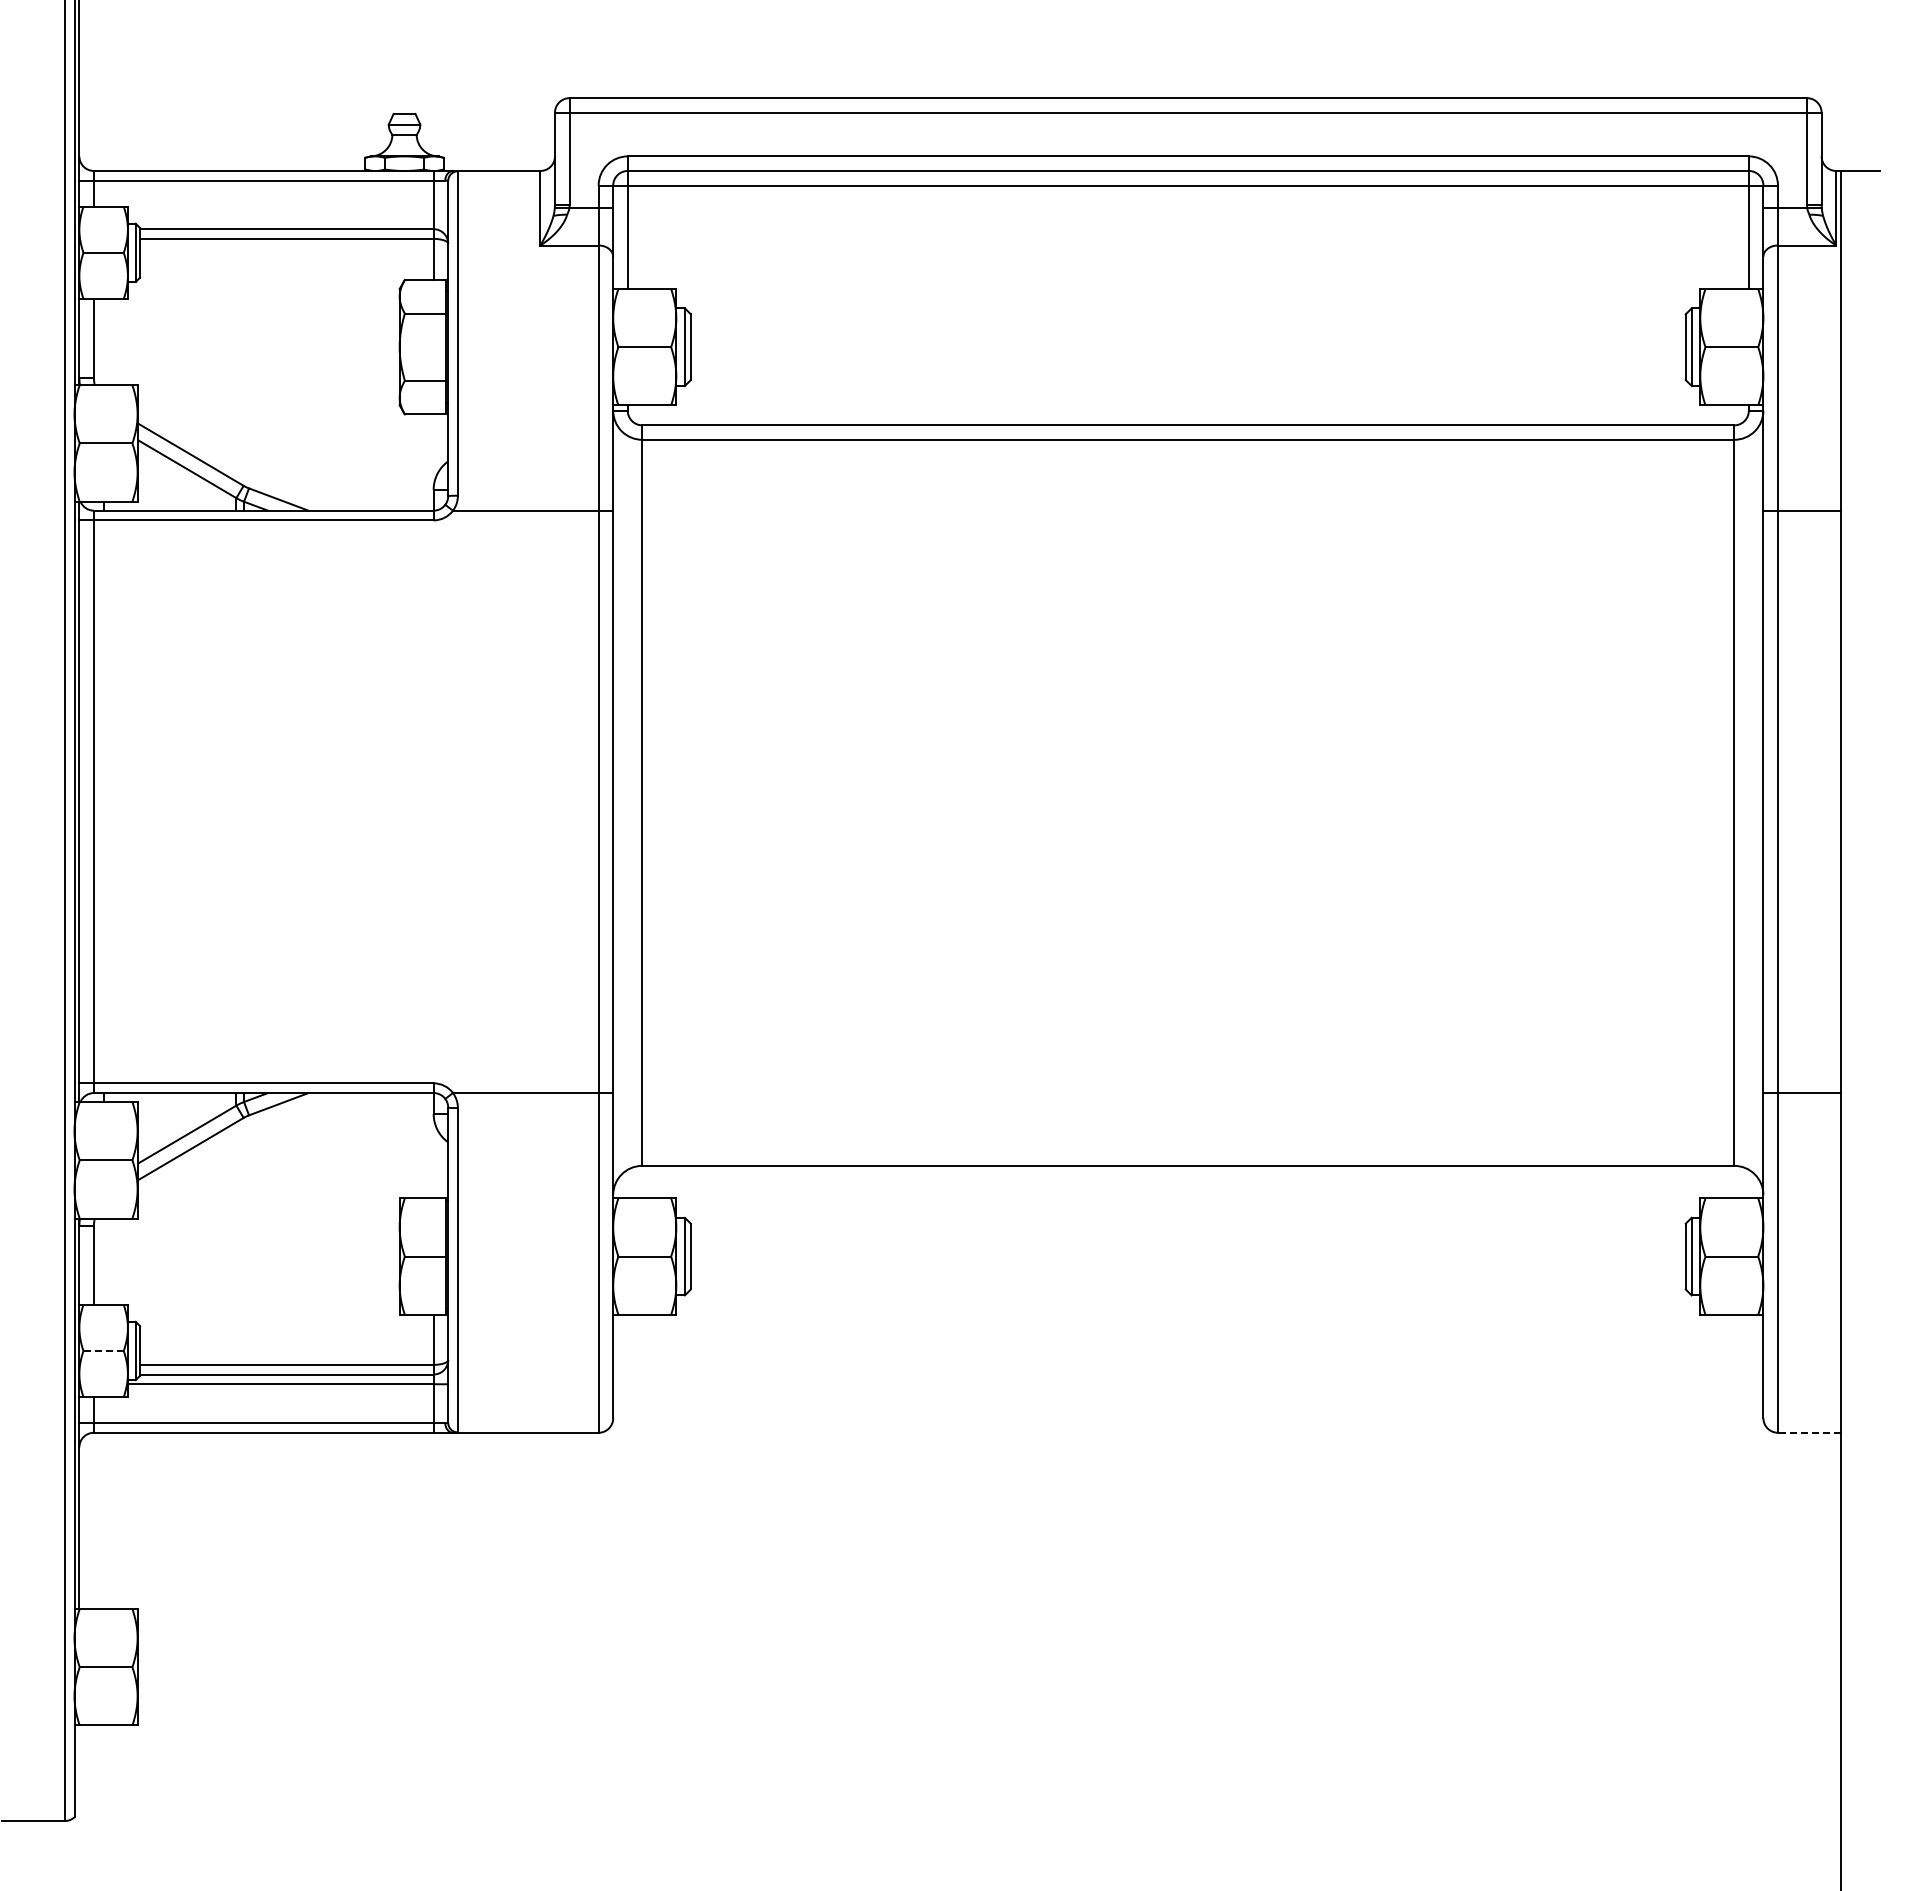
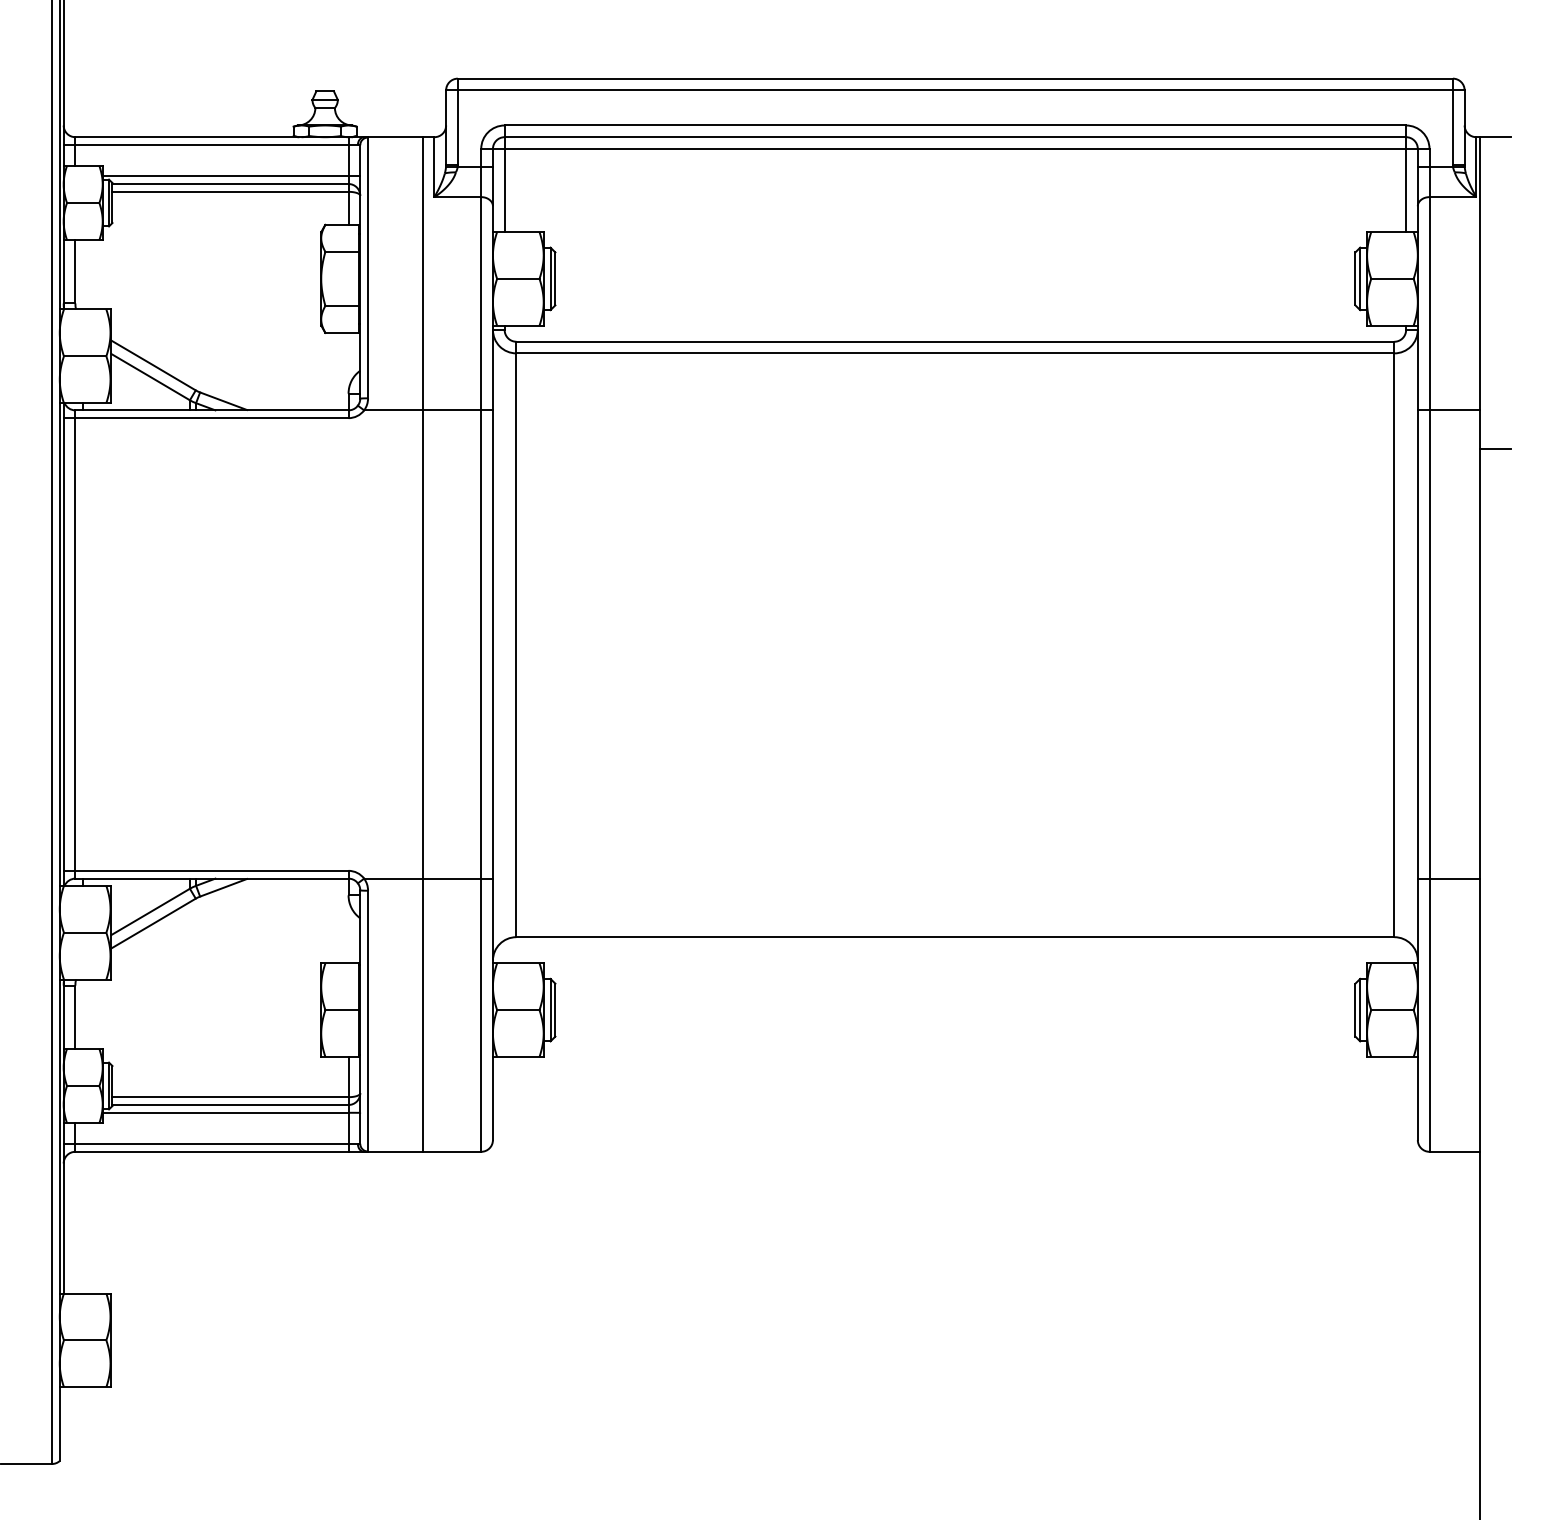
line: (287, 219) -> (231, 176), added
line: (1860, 559) -> (1495, 449), added
line: (525, 801) -> (422, 644), added
line: (103, 1350) -> (83, 1085), dashed -> solid
line: (1809, 1432) -> (1454, 1151), dashed -> solid

